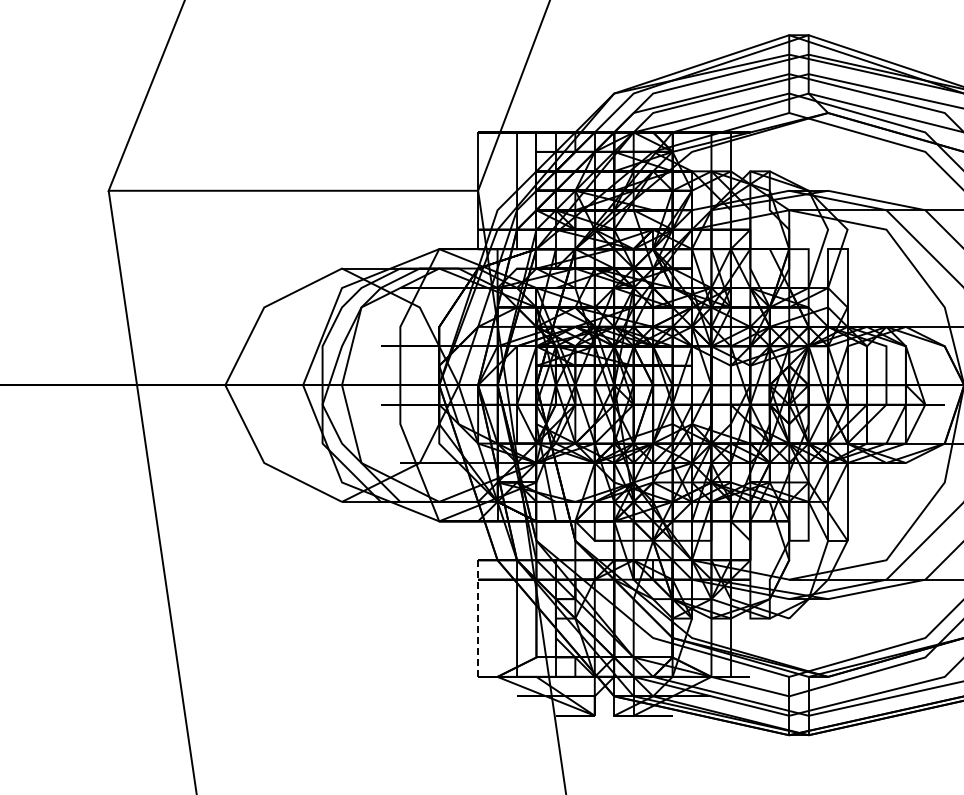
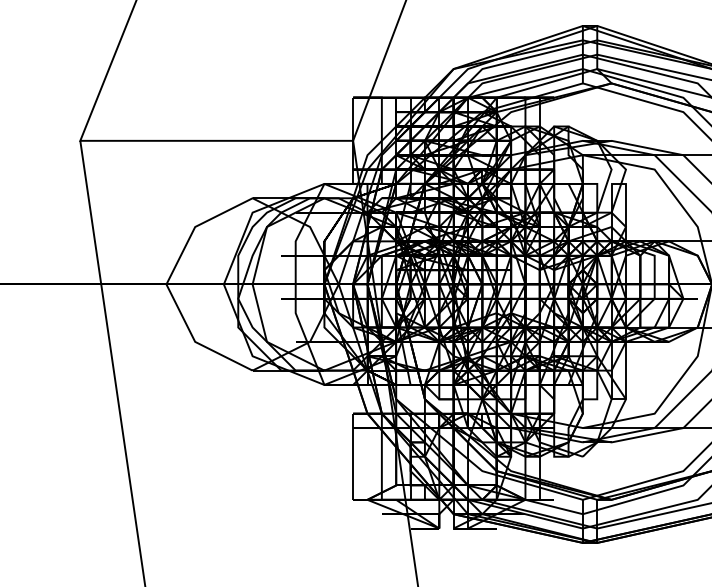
line: (478, 618) -> (353, 456), dashed -> solid

